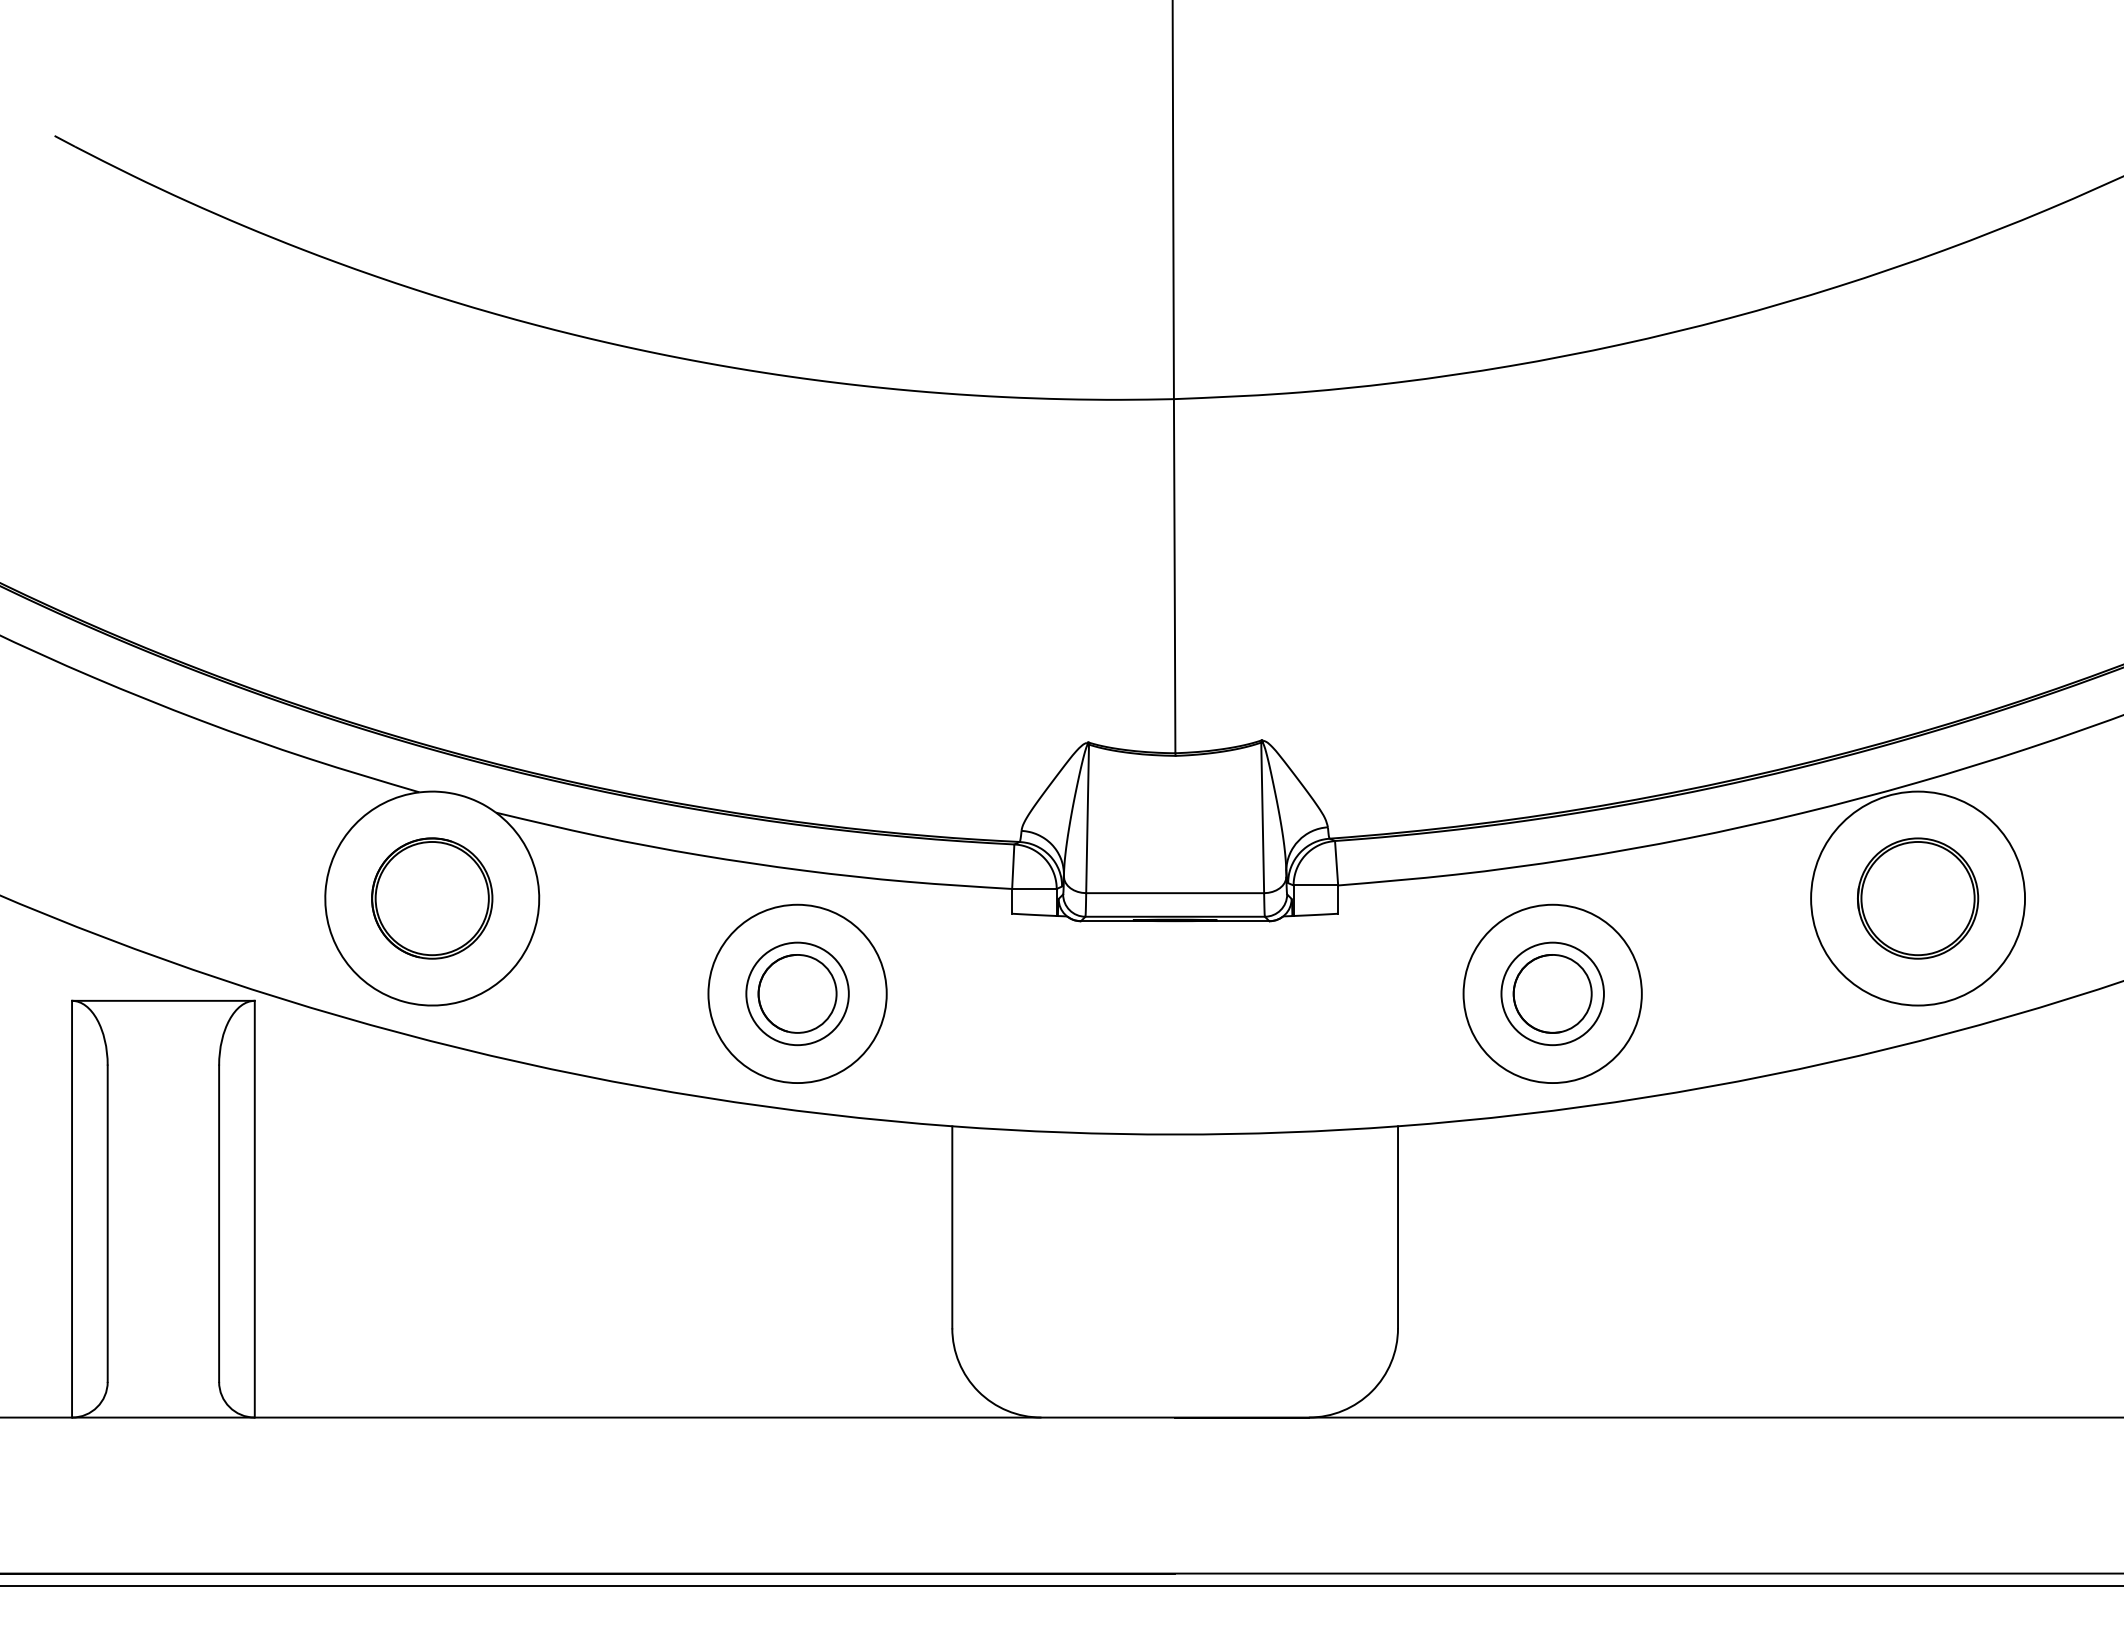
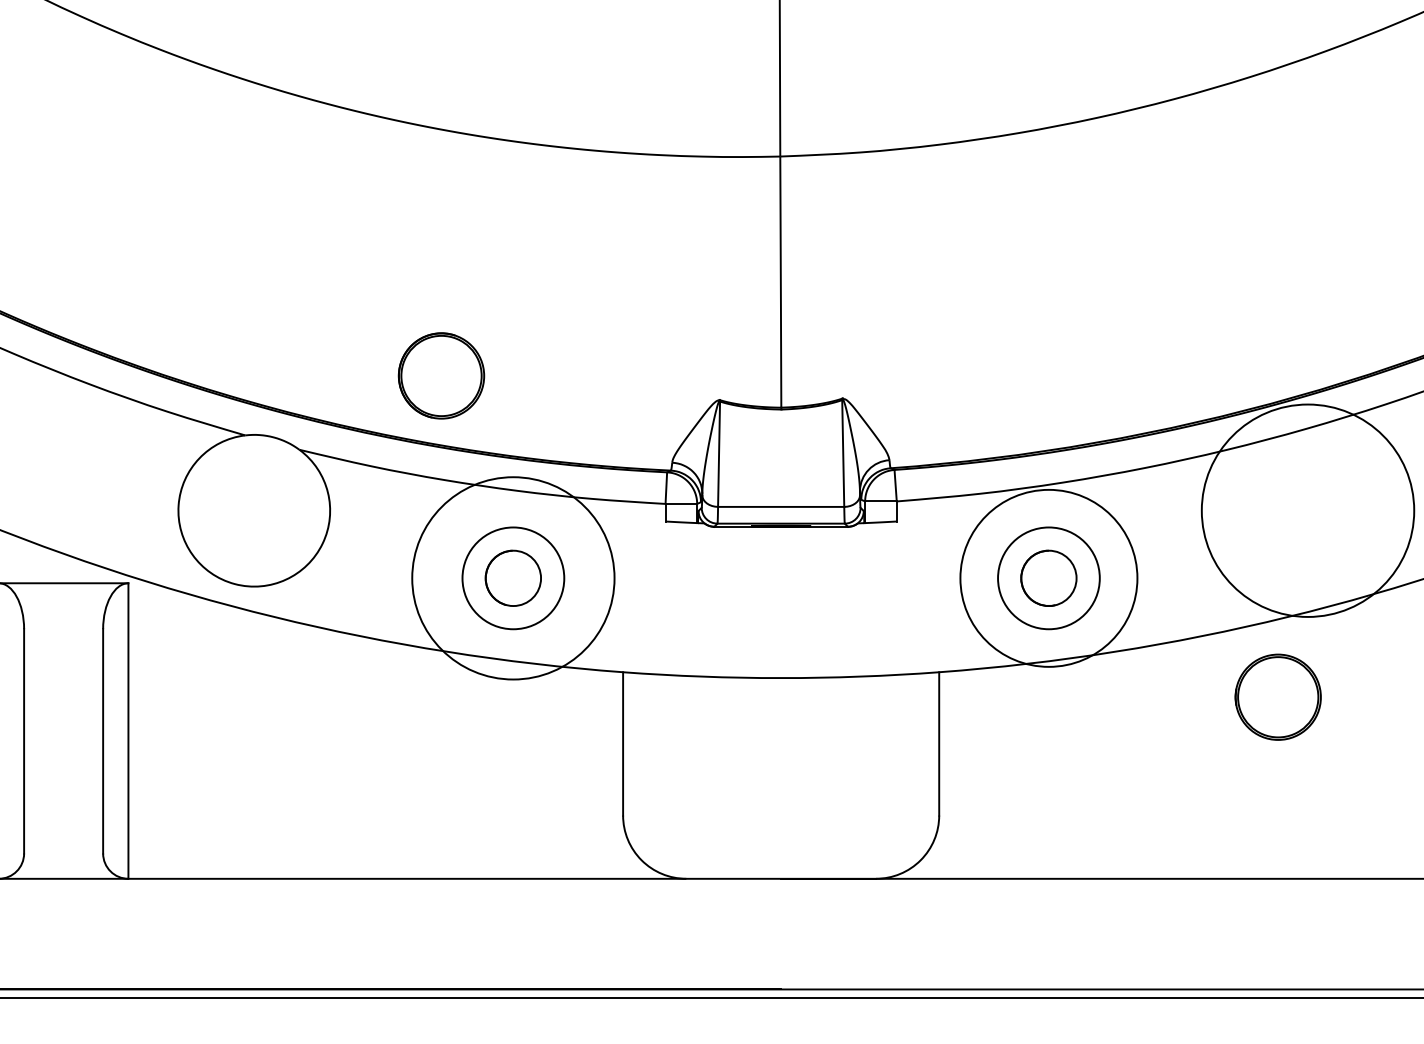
part: (432, 898) -> (441, 375), moved
circle: (1918, 898) -> (1308, 510), size x1.4
part: (1918, 898) -> (1278, 697), moved
circle: (797, 993) -> (513, 578), size x1.4
circle: (797, 993) -> (513, 578), size x1.6
circle: (1552, 993) -> (1048, 578), size x1.4
circle: (1552, 993) -> (1048, 578), size x1.4

